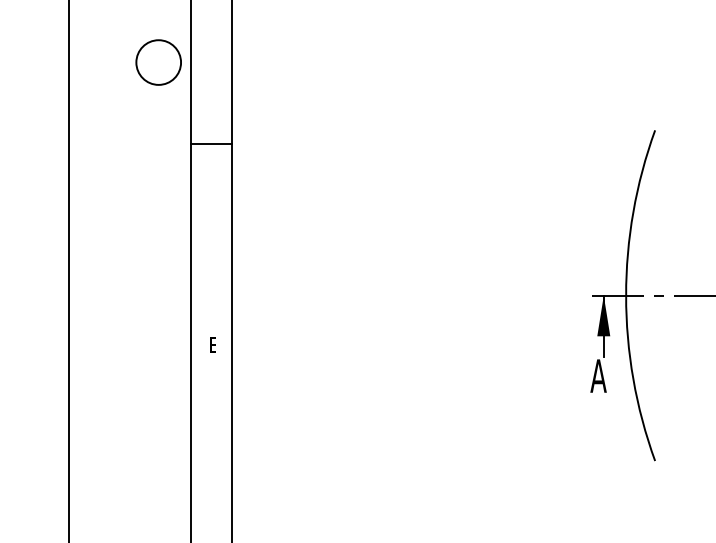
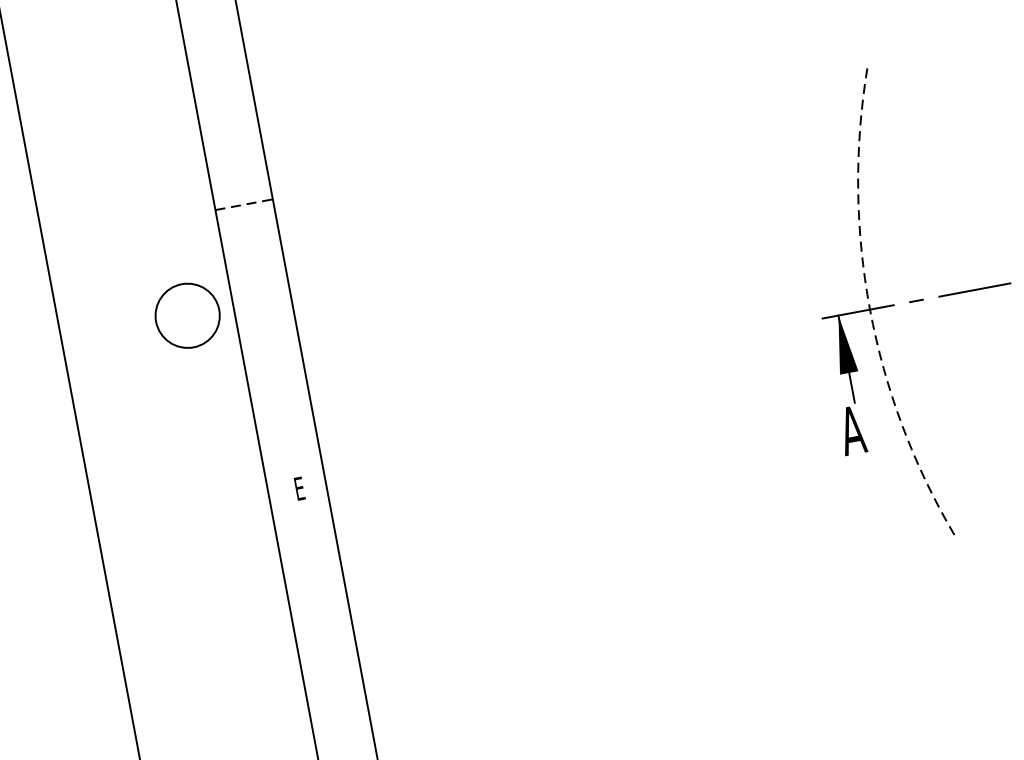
circle: (158, 62) -> (187, 315), moved
line: (212, 143) -> (245, 204), solid -> dashed
arc: (626, 295) -> (870, 309), solid -> dashed

